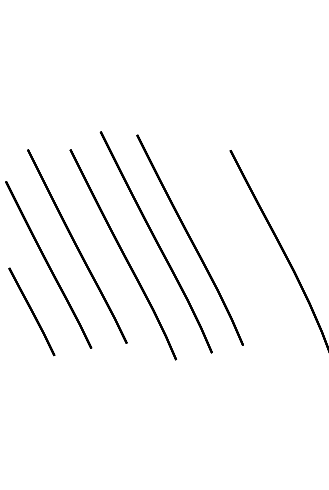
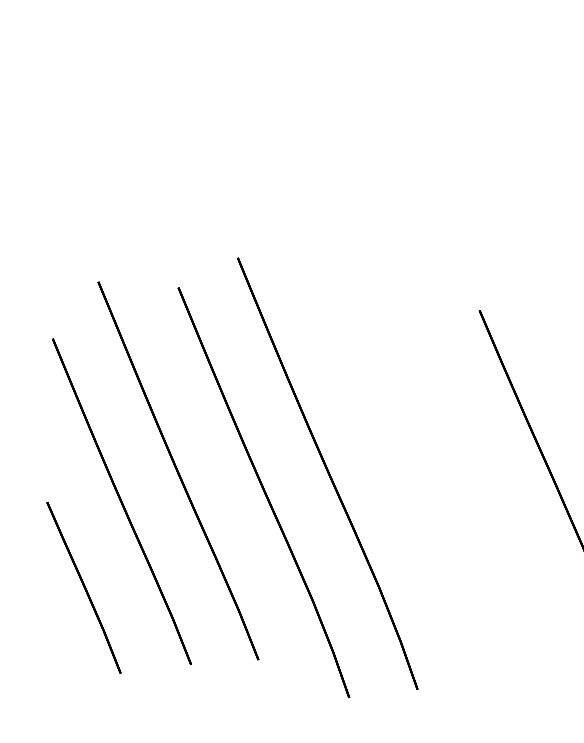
part: (189, 239) -> (390, 472), removed

